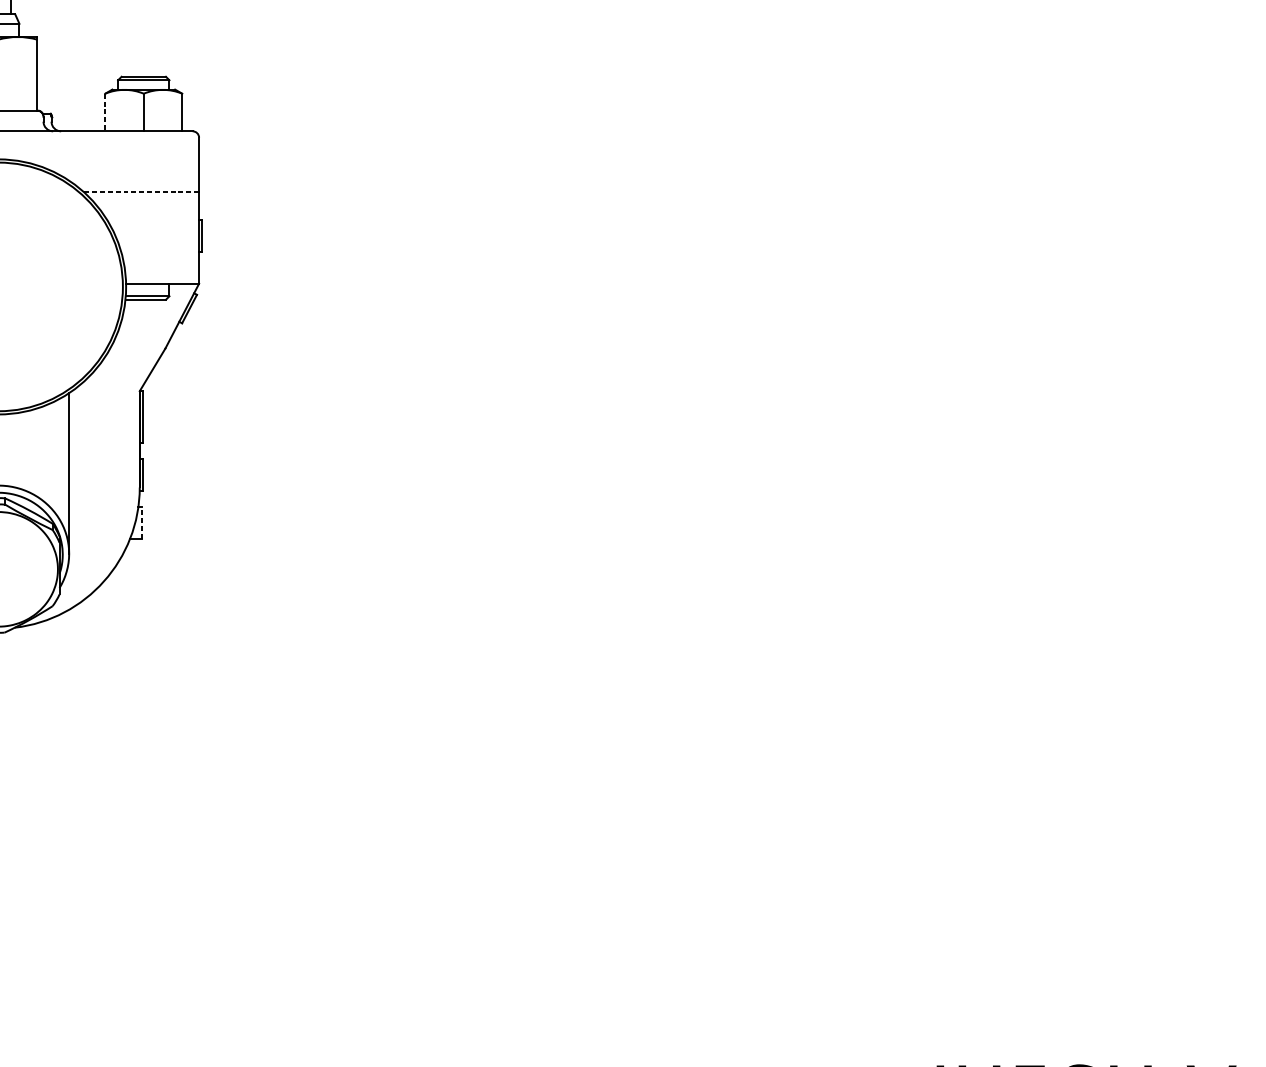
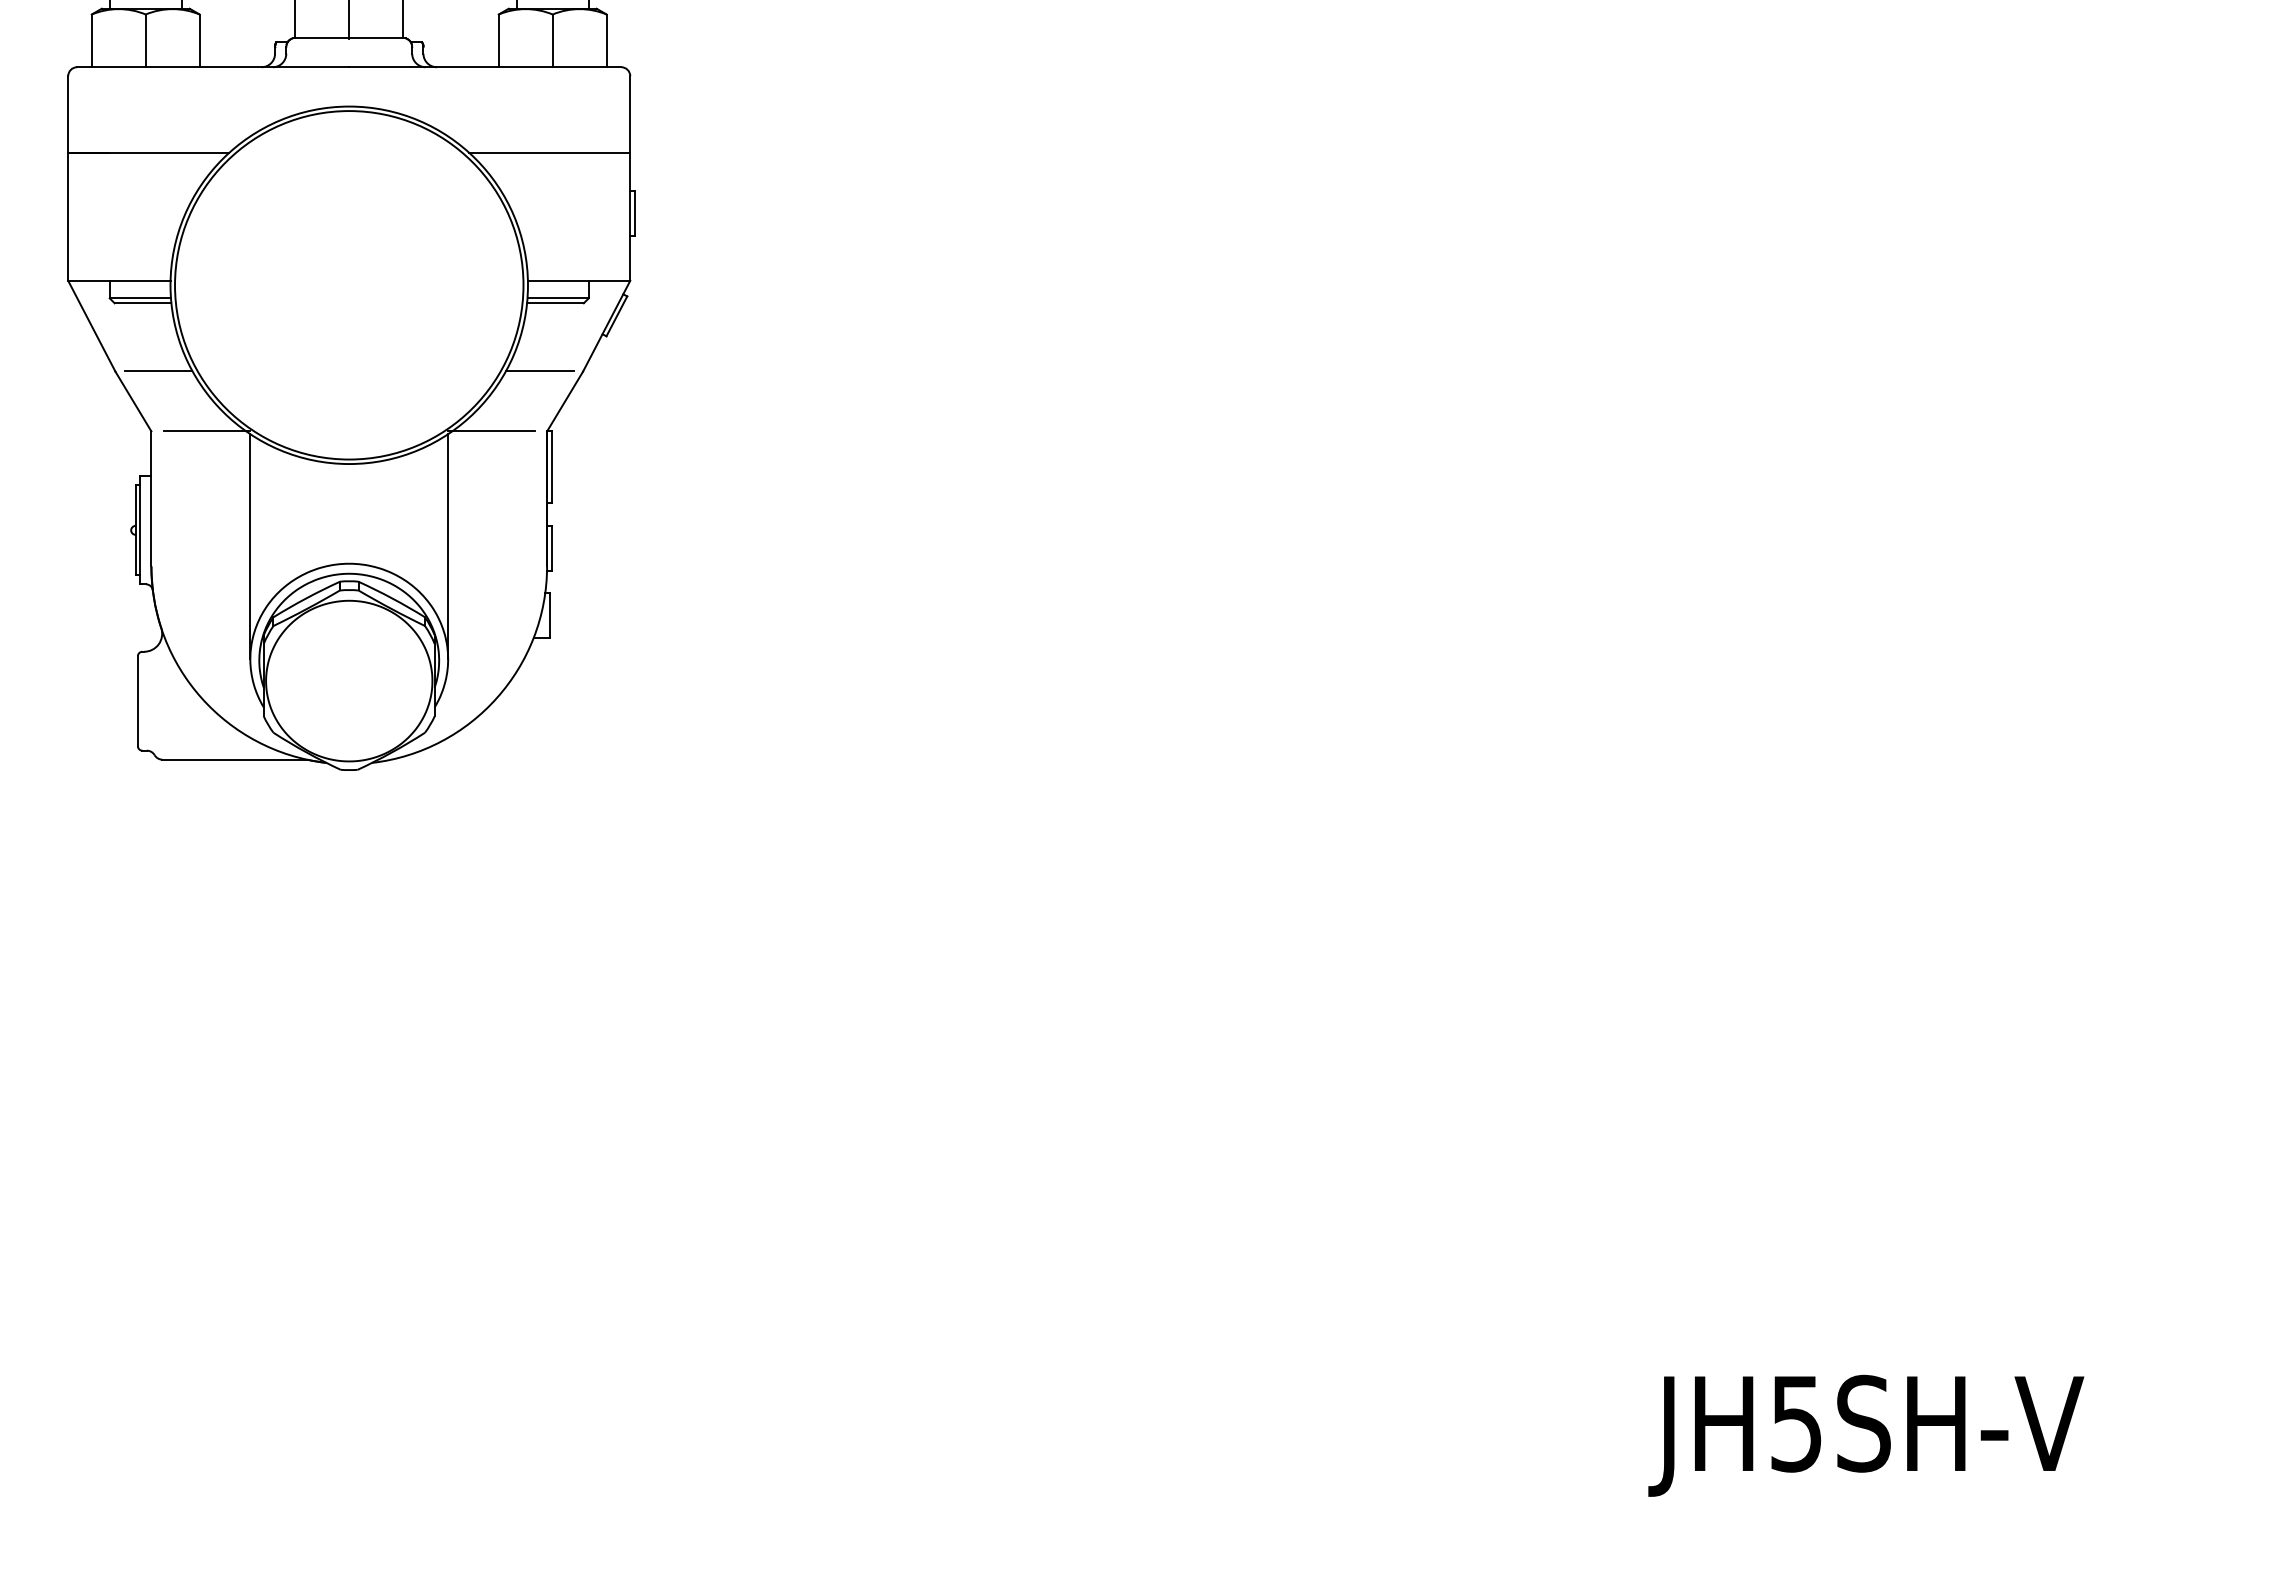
line: (105, 112) -> (498, 41), dashed -> solid
line: (141, 192) -> (549, 152), dashed -> solid
line: (134, 347) -> (539, 370), added
line: (100, 391) -> (491, 431), added
line: (141, 522) -> (549, 615), dashed -> solid

